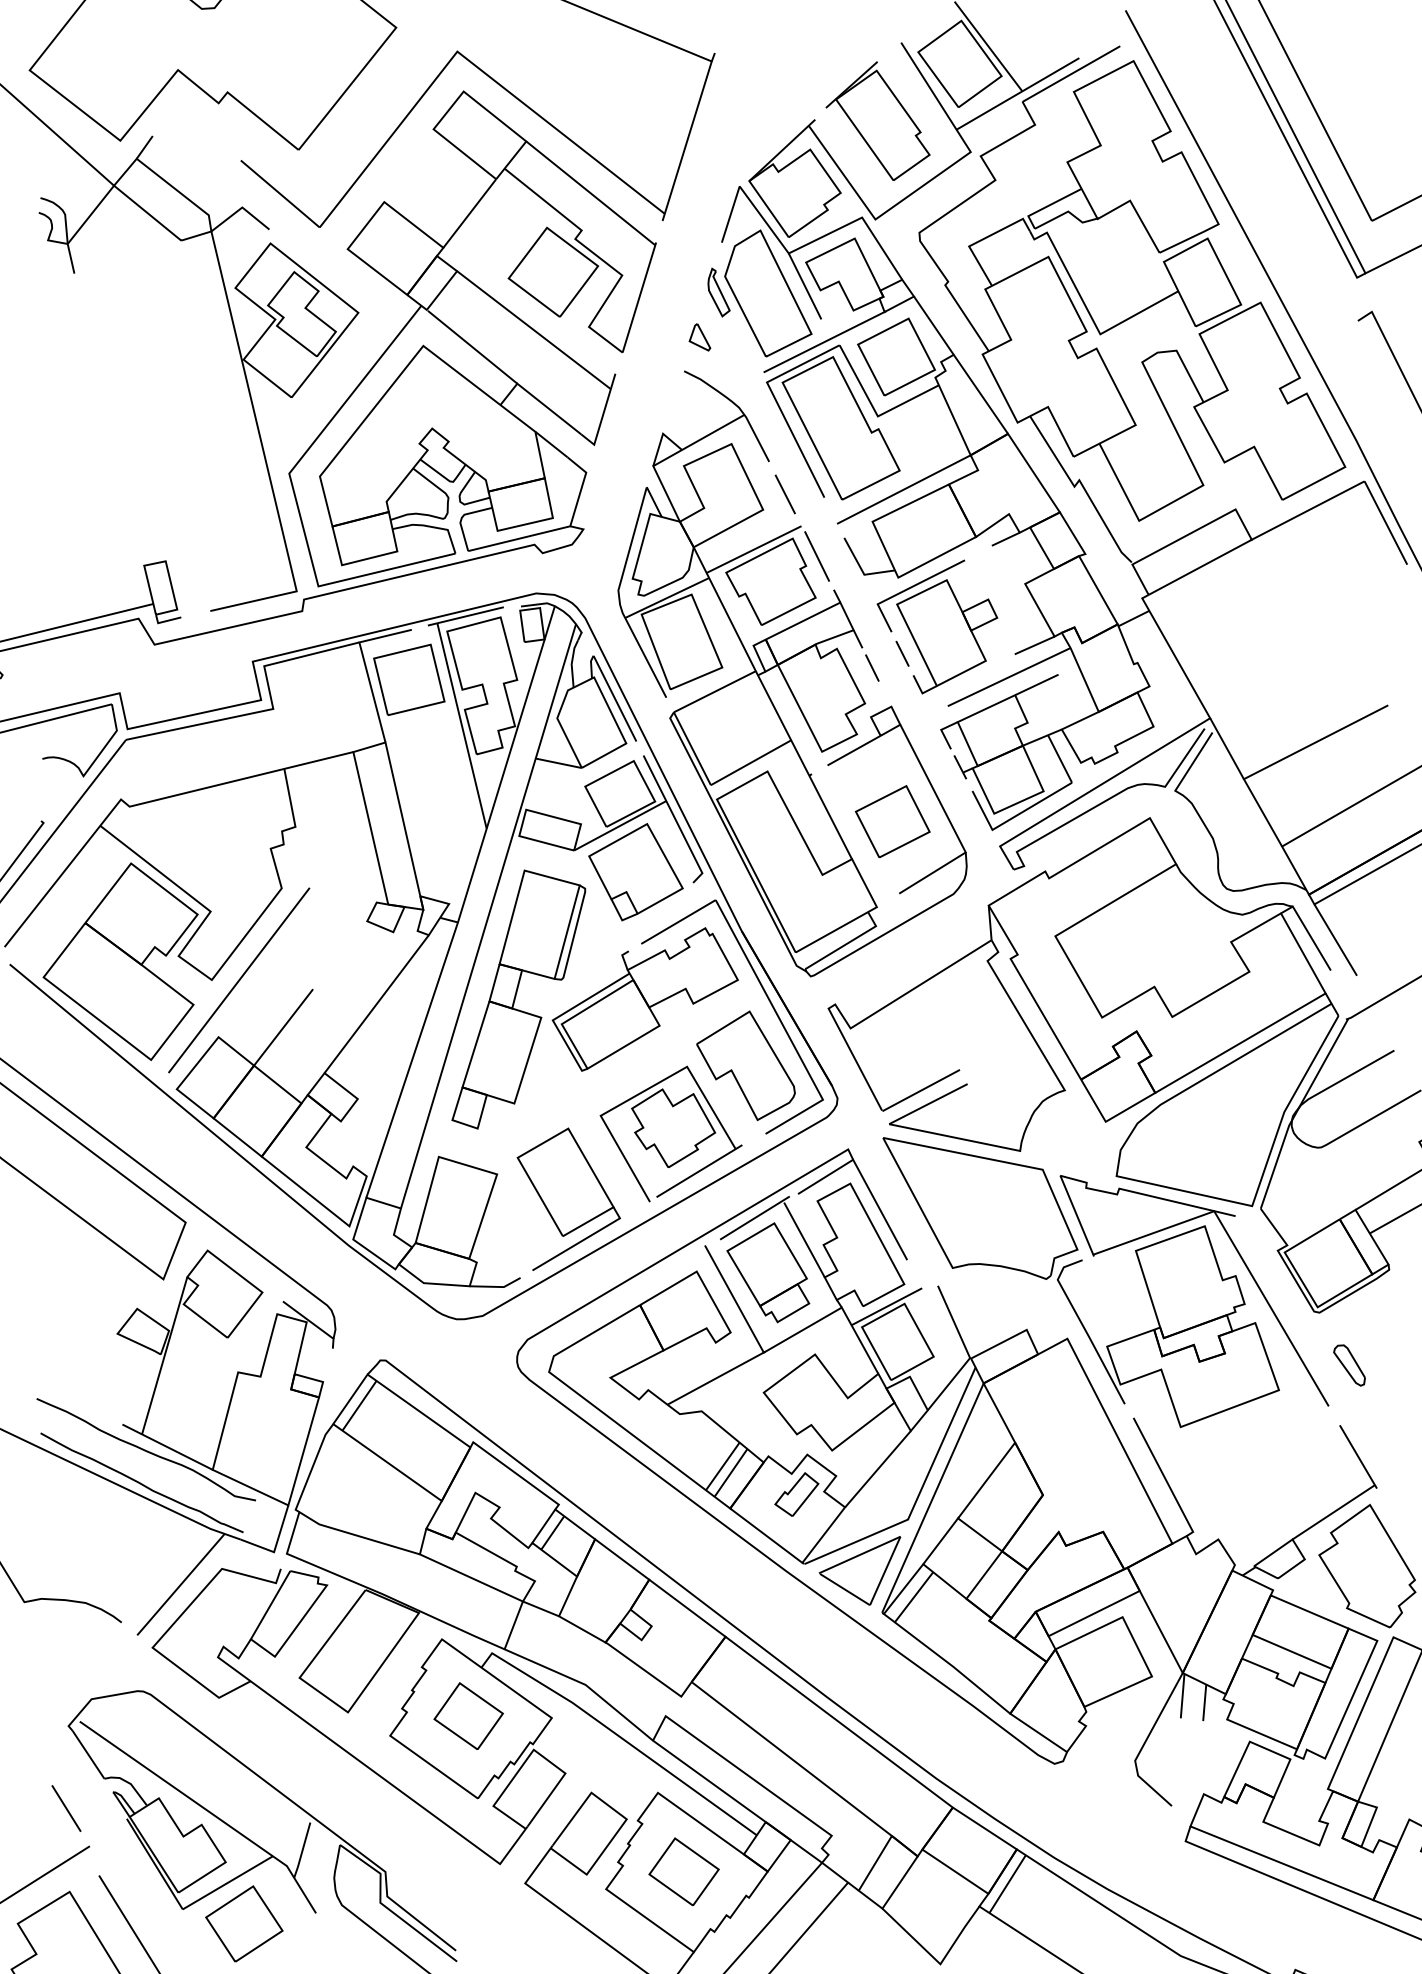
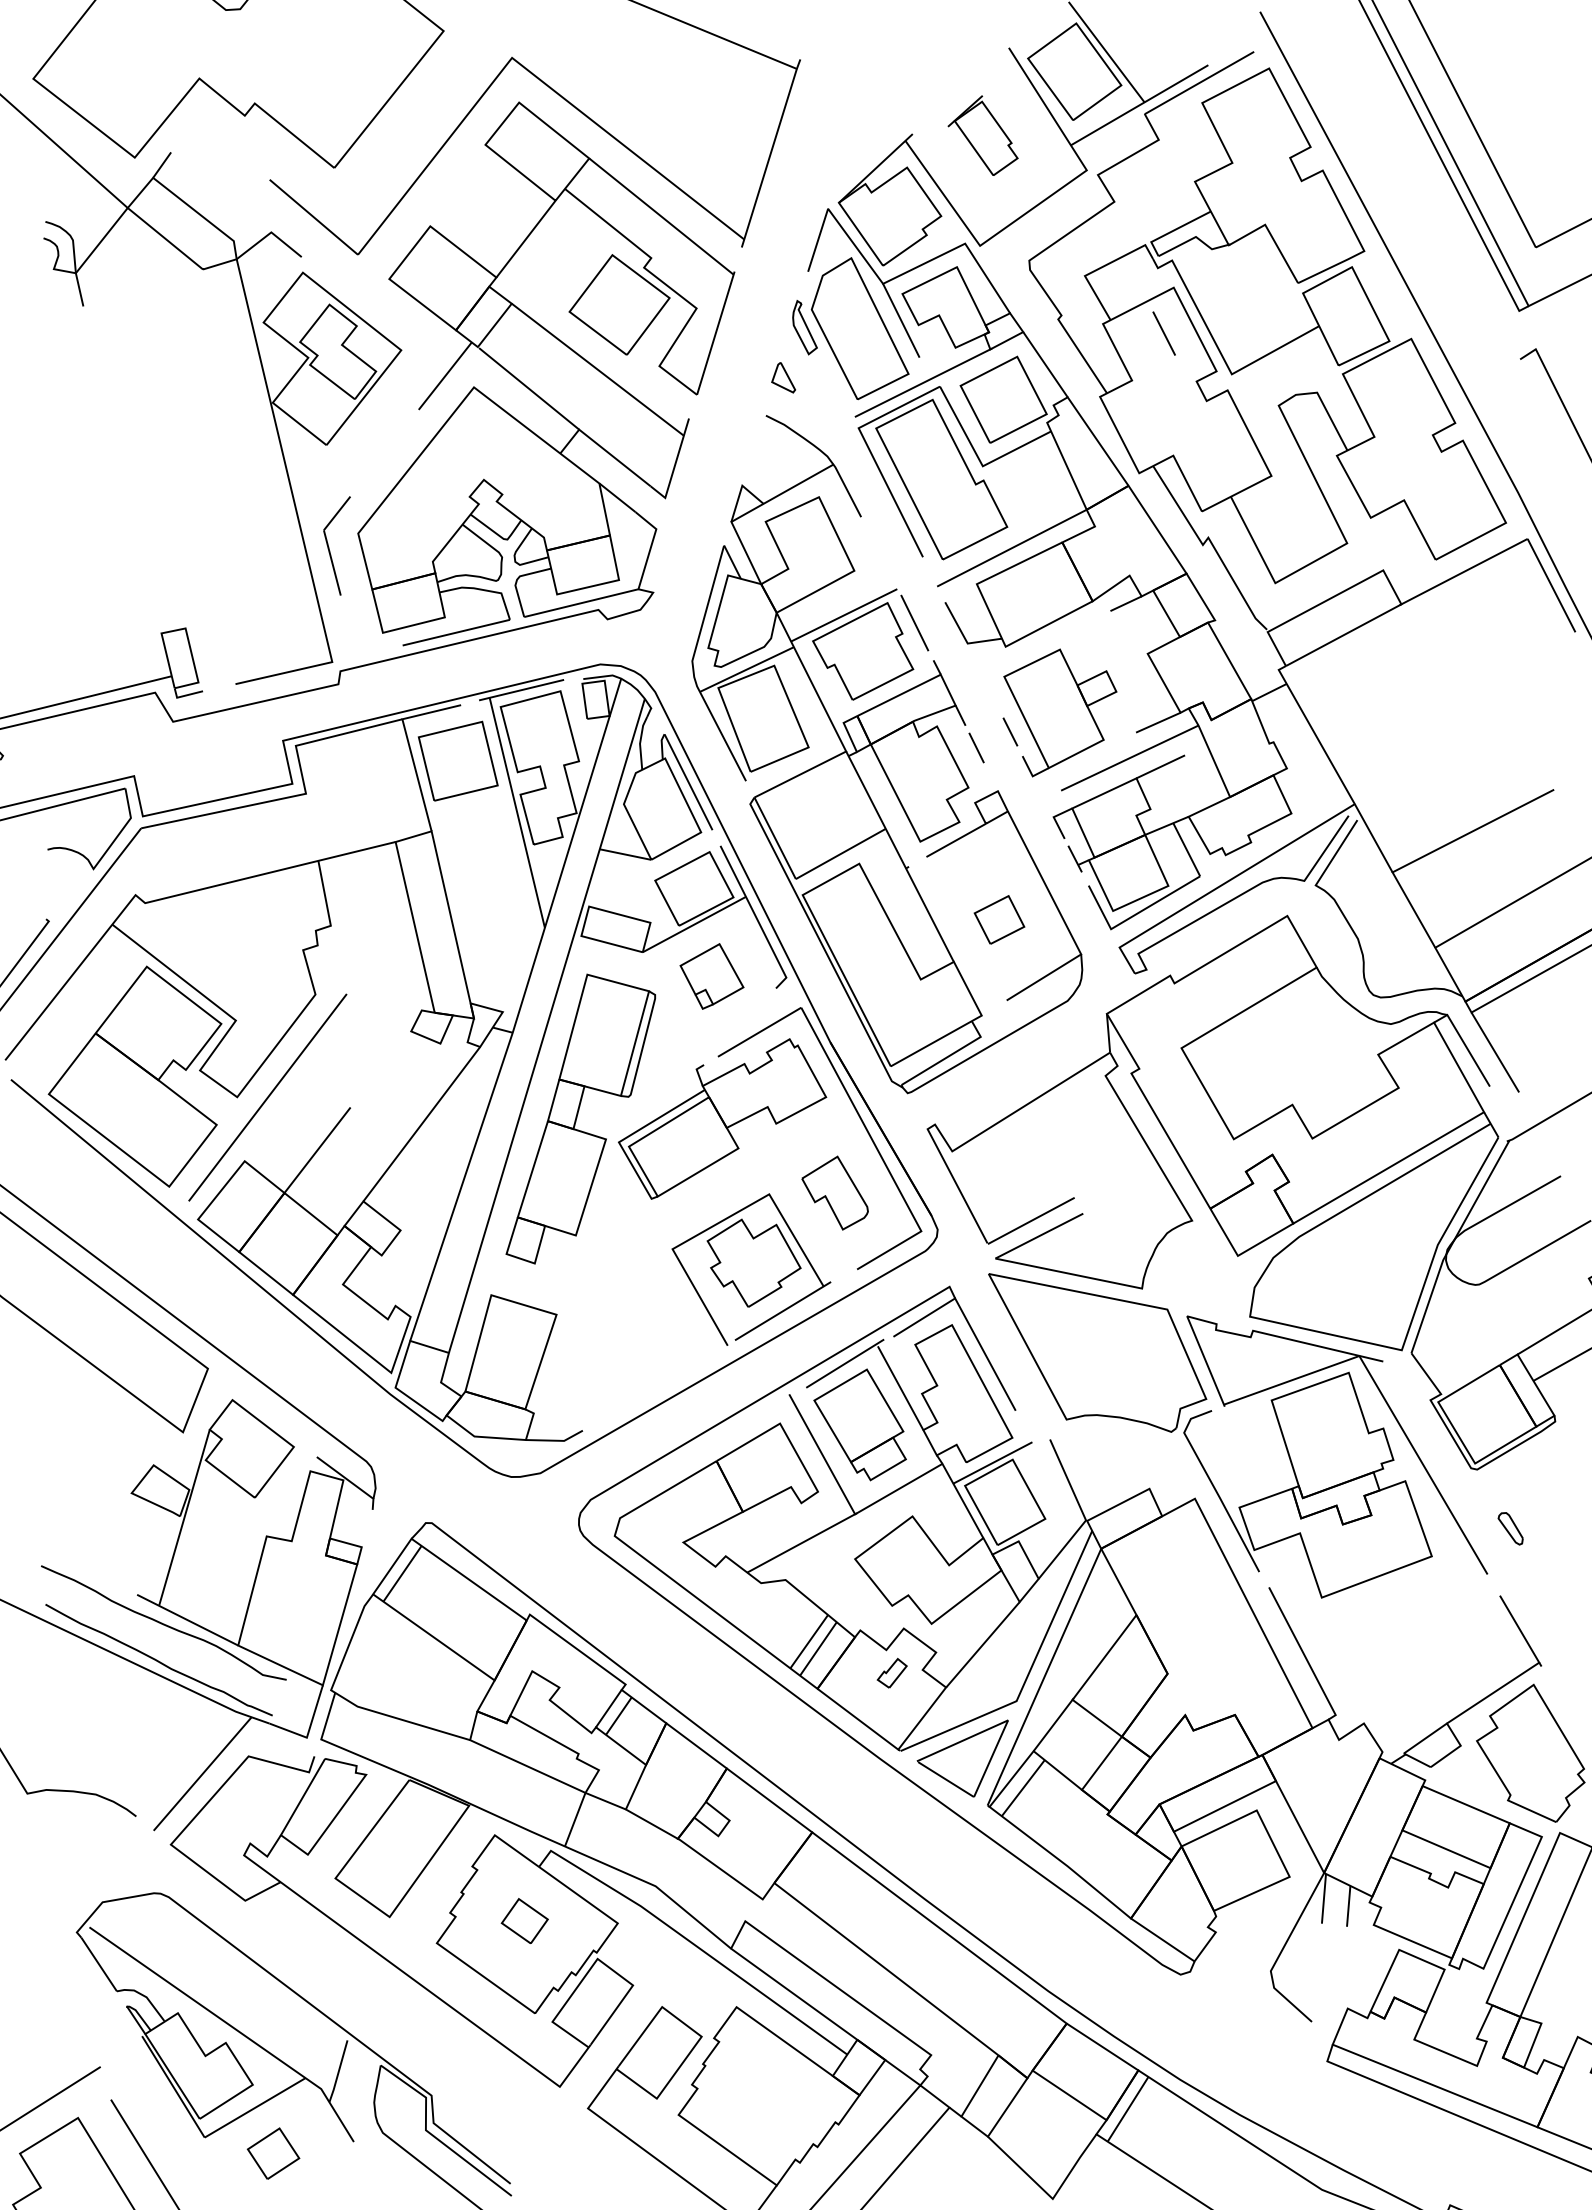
part: (877, 120) -> (982, 135), size x0.6
line: (294, 494) -> (329, 553), solid -> dashed
line: (784, 494) -> (1163, 333), moved
line: (915, 586) -> (1024, 656), removed
part: (892, 821) -> (999, 919), size x0.6
part: (635, 872) -> (711, 976), size x0.6
part: (745, 1065) -> (834, 1192), size x0.6
part: (568, 1199) -> (636, 1342), removed
part: (1349, 1365) -> (1510, 1528), size x0.7
part: (797, 1494) -> (892, 1673), size x0.6
part: (468, 1715) -> (524, 1920), size x0.6
line: (66, 1808) -> (74, 2024), removed
part: (683, 1871) -> (765, 2095), removed
part: (244, 1923) -> (273, 2153), size x0.6

